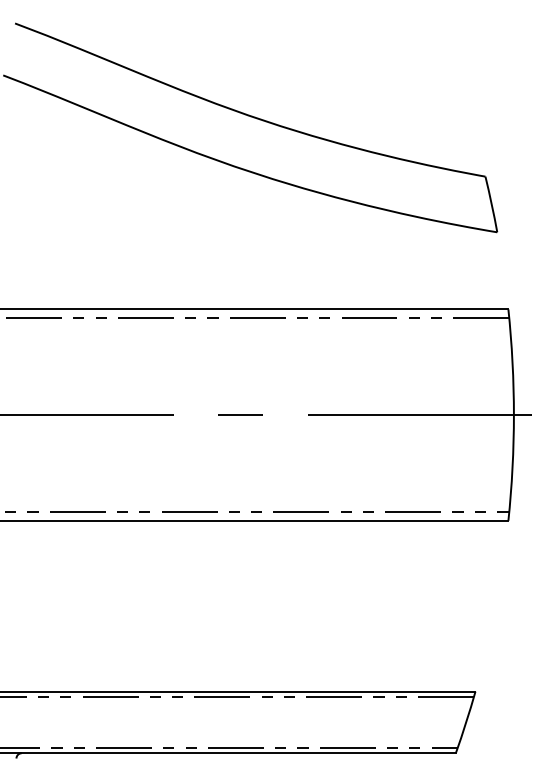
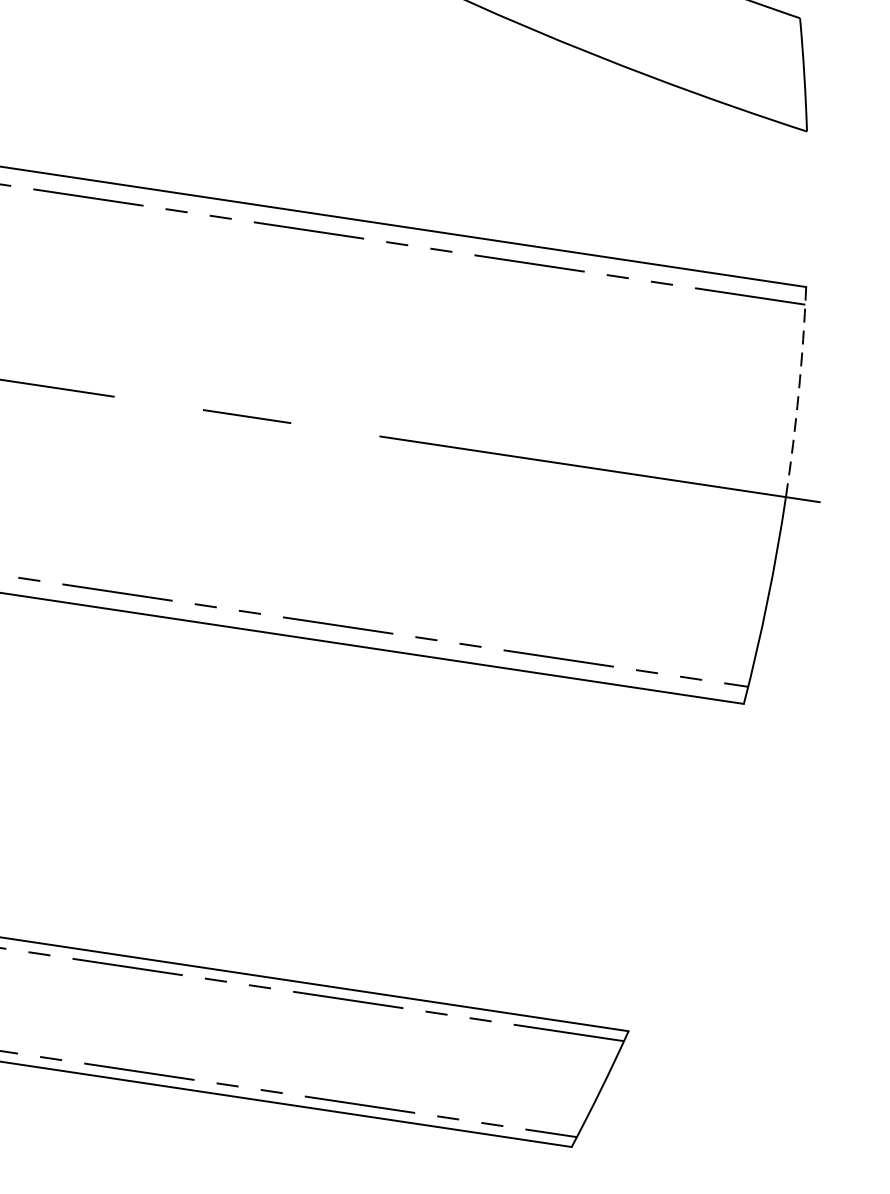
arc: (512, 362) -> (798, 392), solid -> dashed

